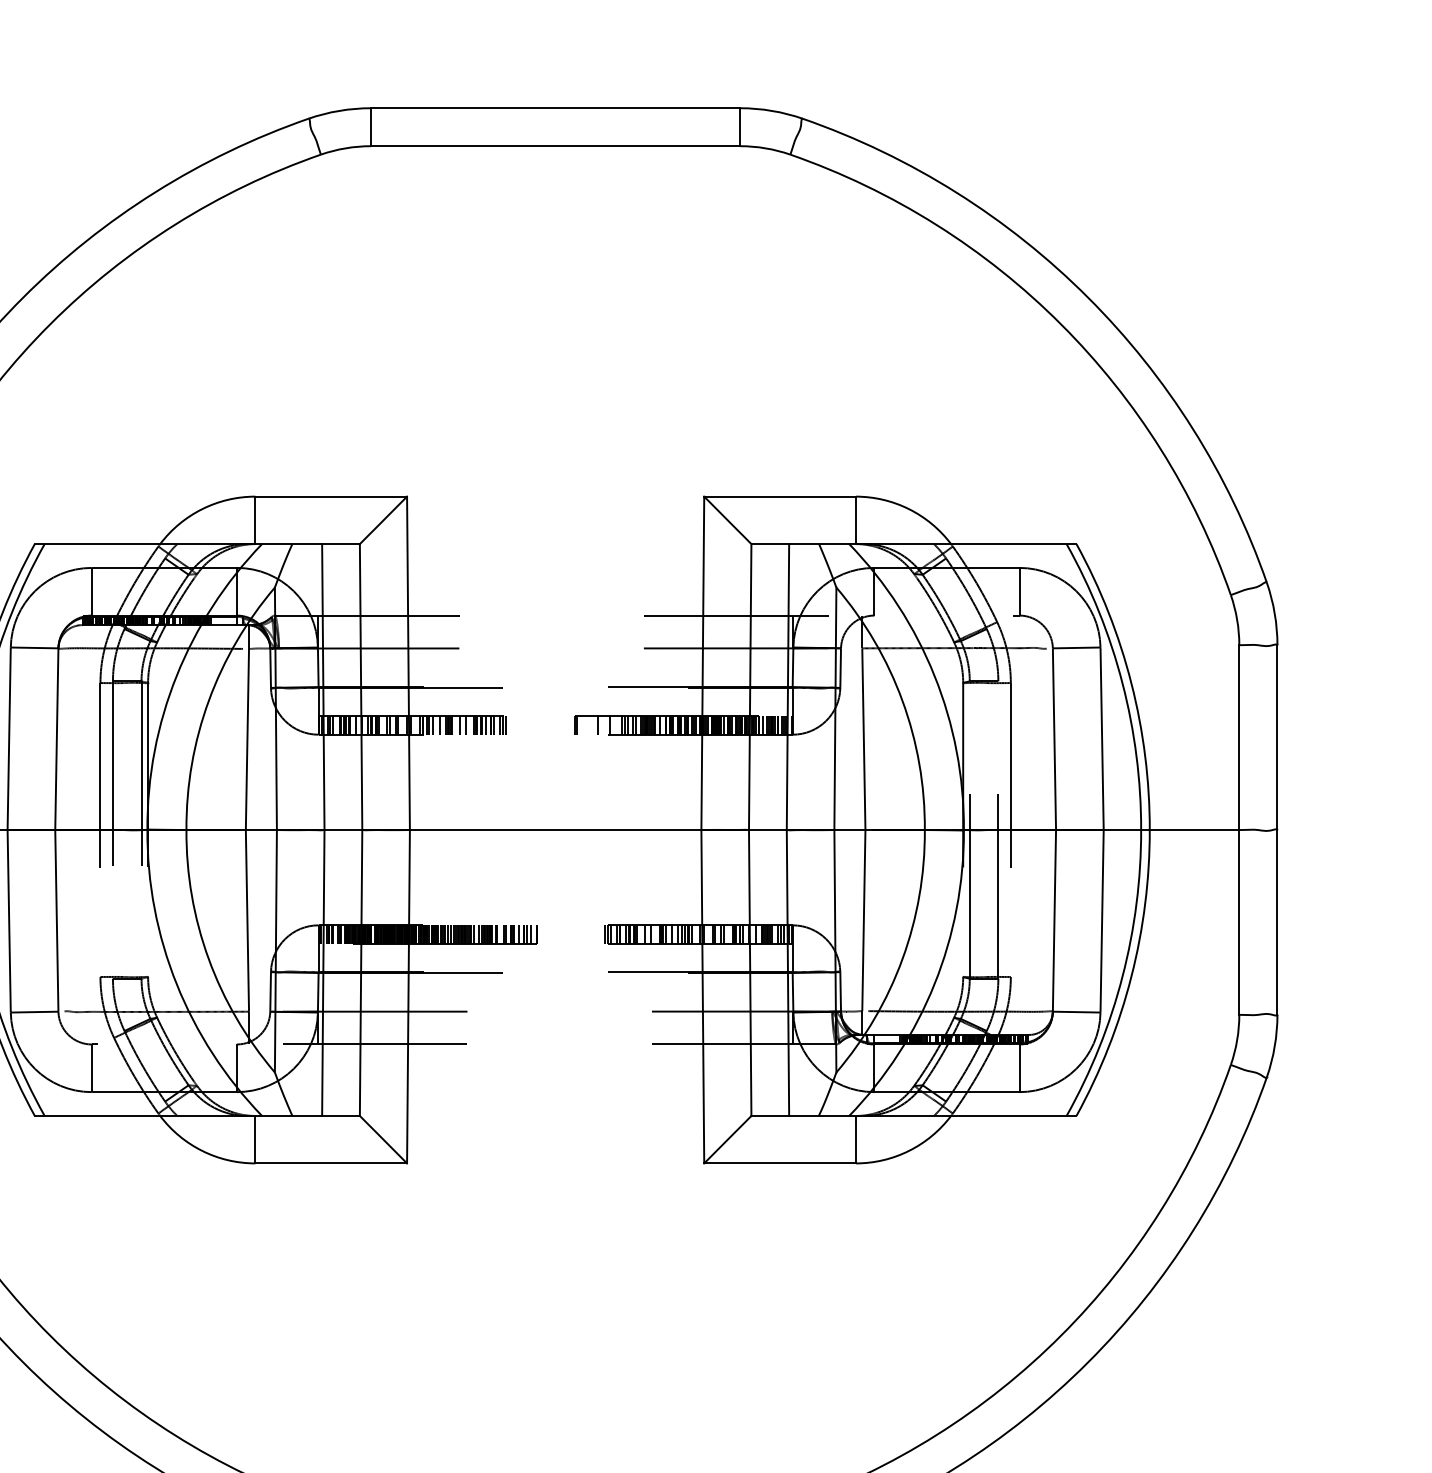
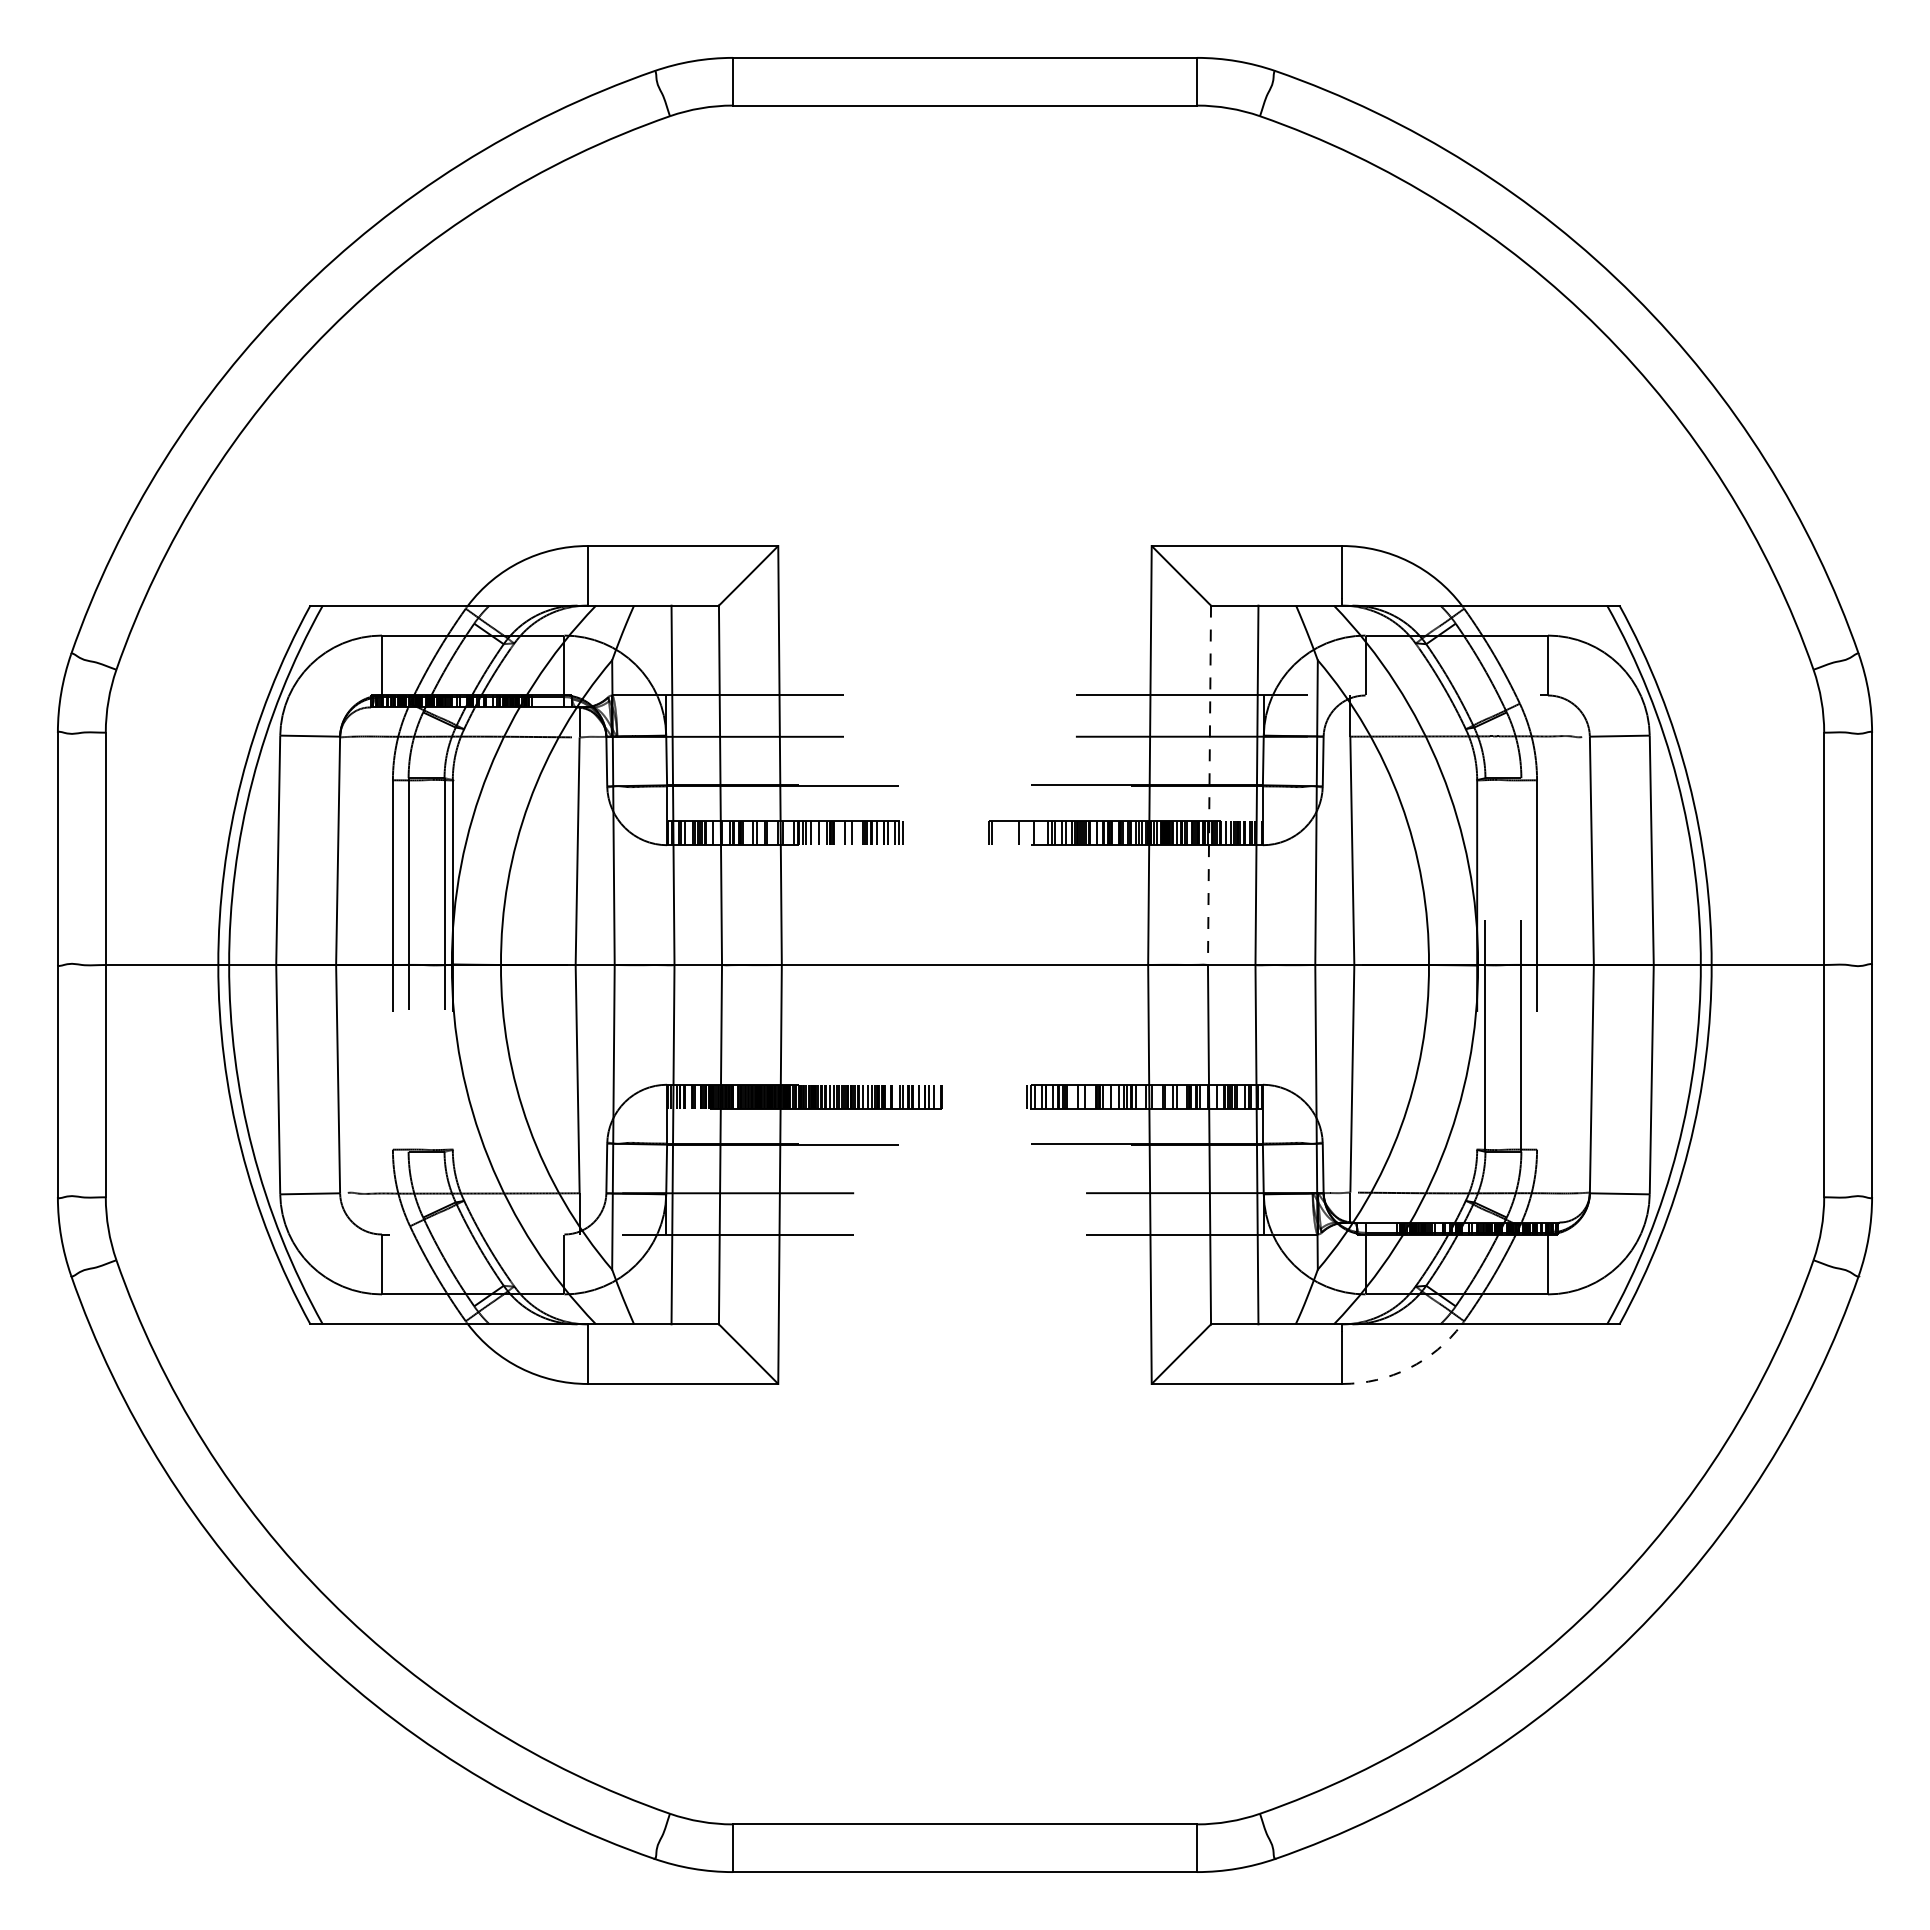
line: (750, 687) -> (1209, 785), solid -> dashed
arc: (909, 1151) -> (1409, 1368), solid -> dashed

